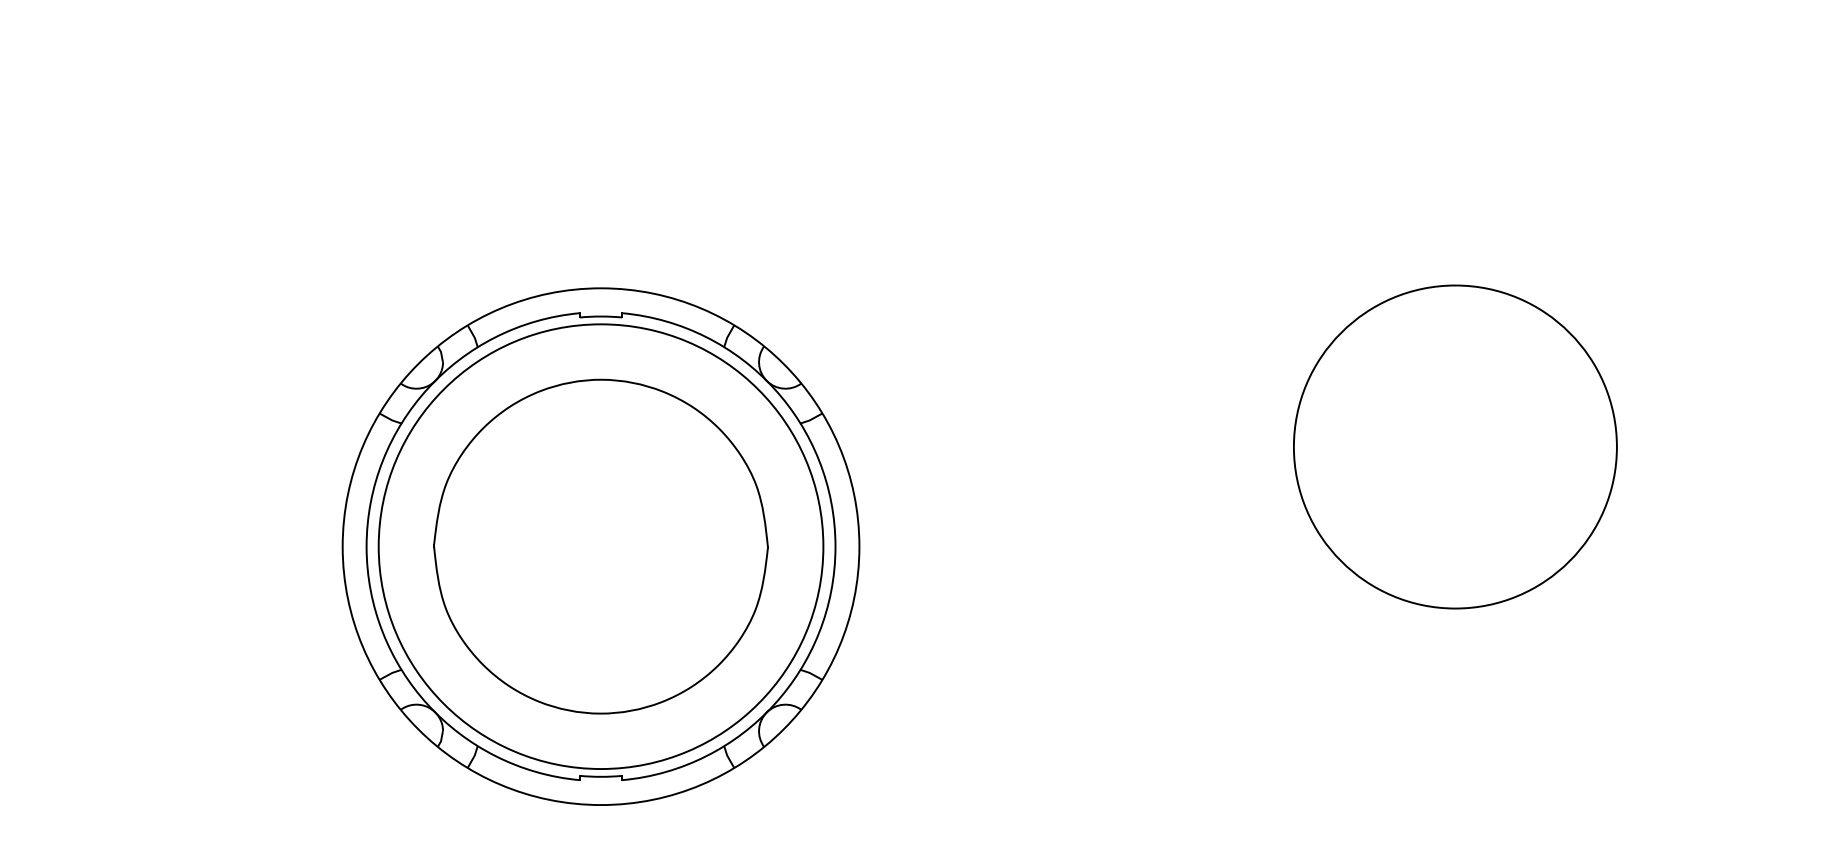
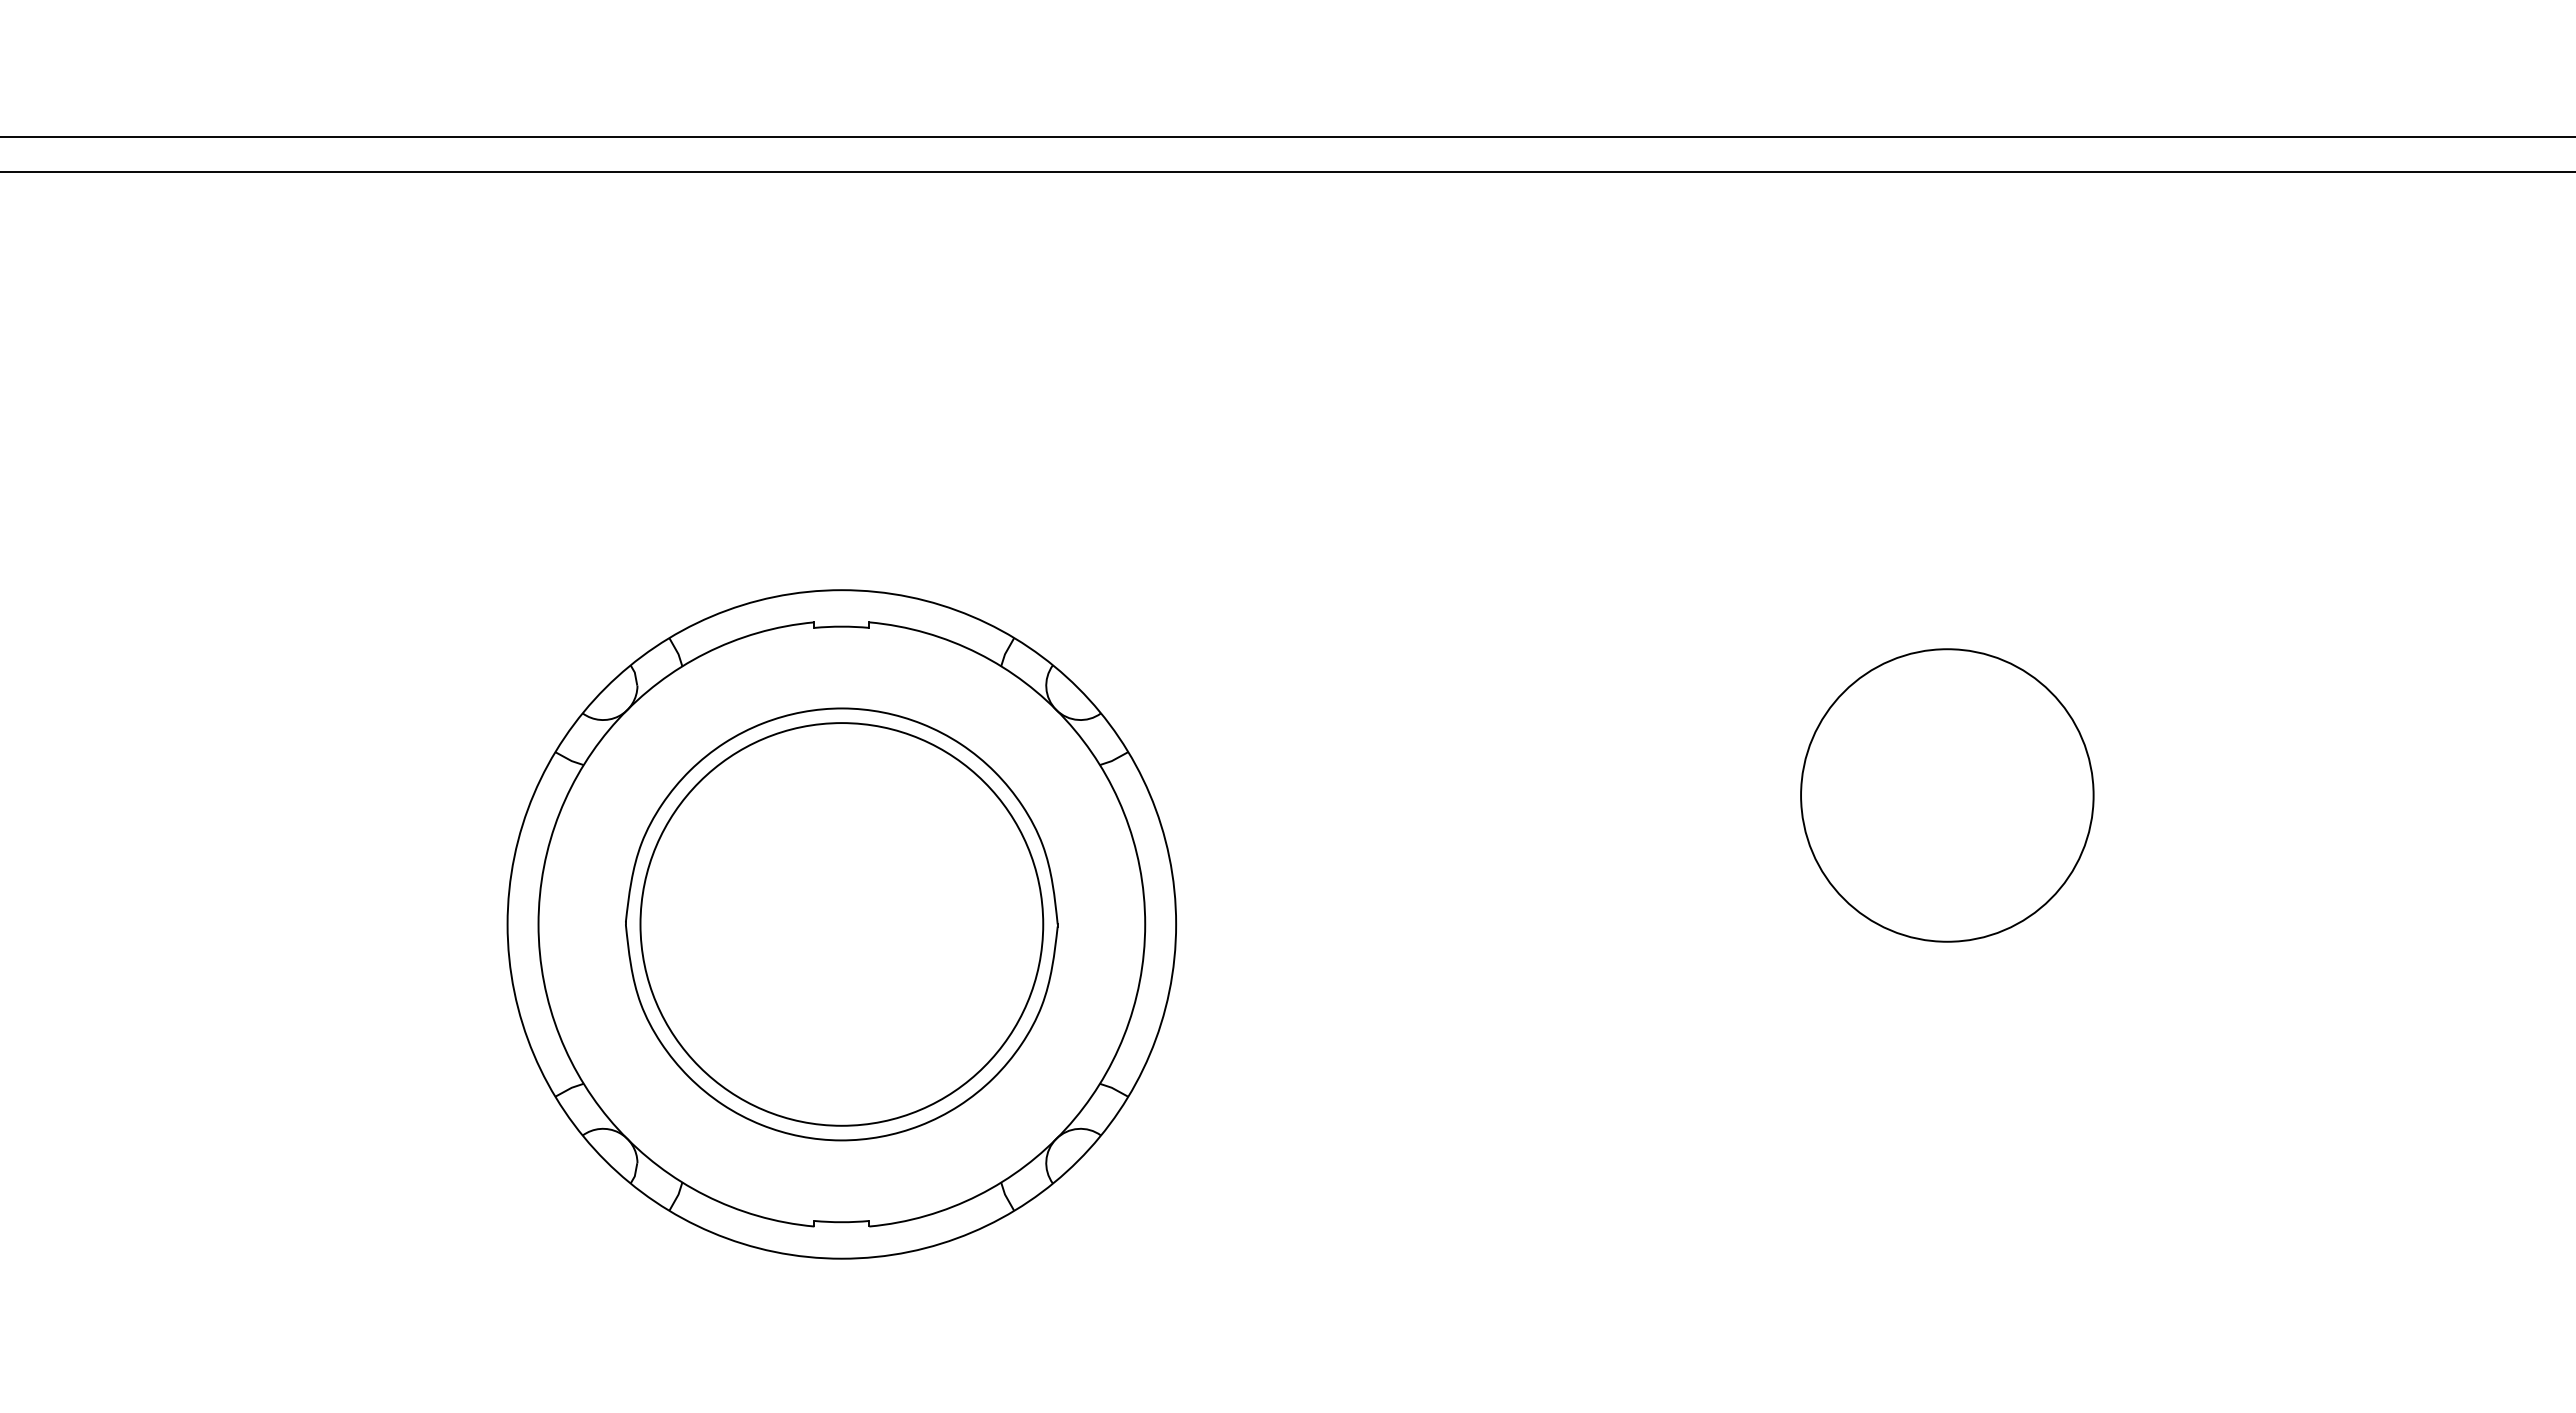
circle: (1455, 447) -> (1947, 795), size x0.7
circle: (600, 546) -> (841, 924), size x0.7

